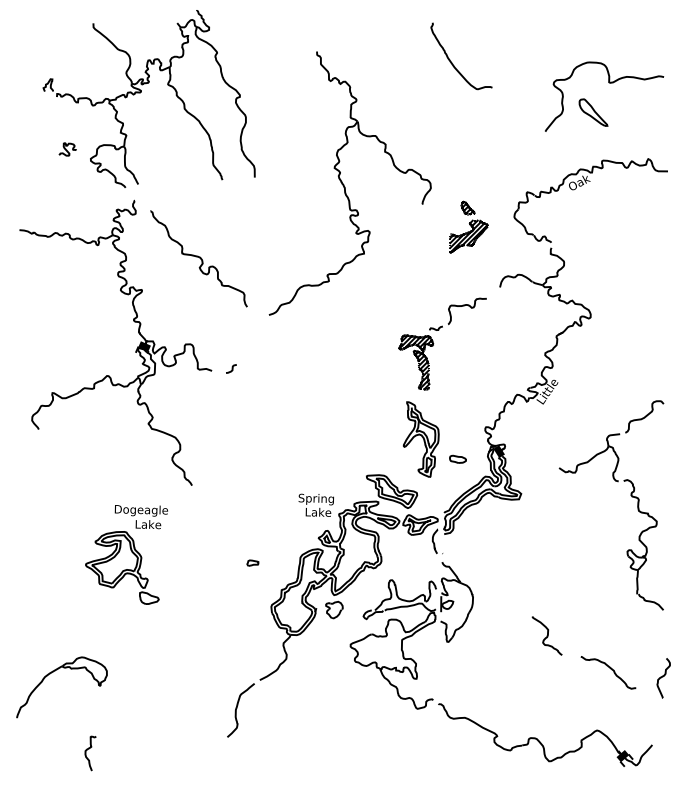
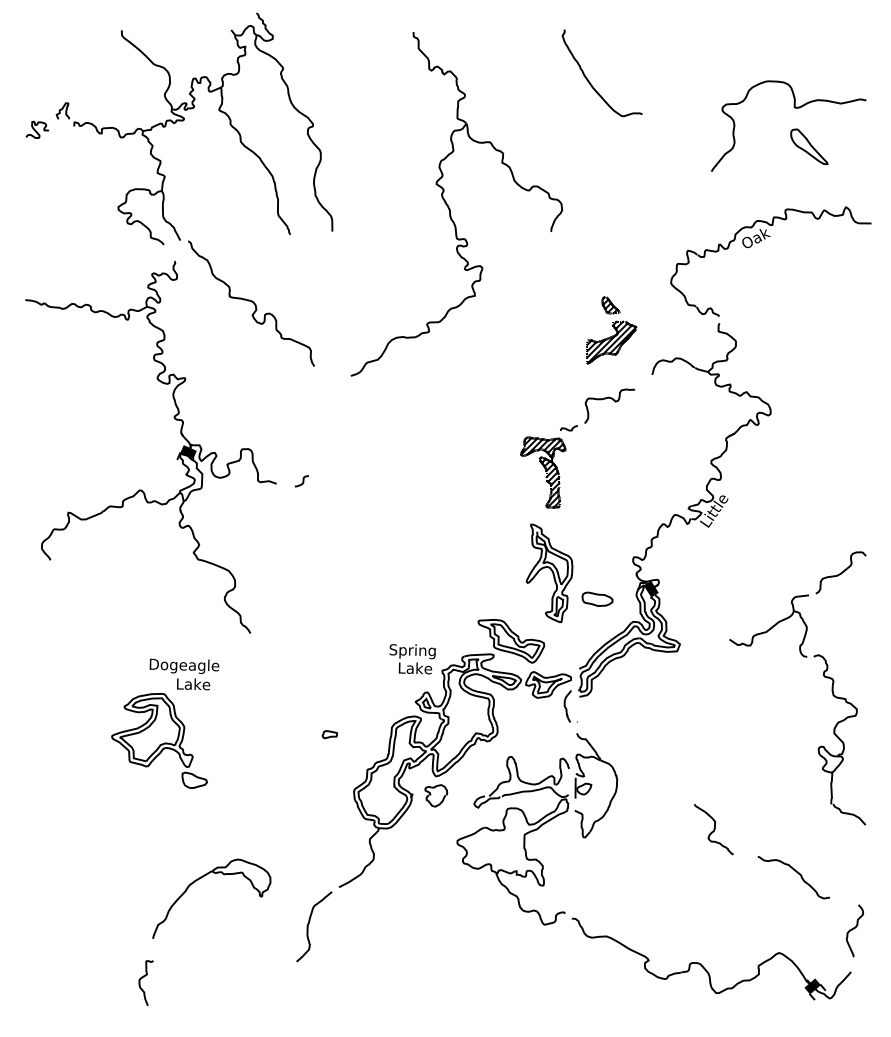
part: (593, 112) -> (809, 146), moved
curve: (67, 149) -> (36, 130), moved
part: (344, 185) -> (449, 206), moved
part: (468, 227) -> (611, 330), moved
curve: (198, 258) -> (251, 302), moved
part: (457, 458) -> (597, 598), size x1.43
part: (631, 496) -> (823, 676), moved
part: (51, 673) -> (198, 880), moved
curve: (663, 677) -> (854, 929), moved
curve: (87, 750) -> (142, 978), moved

